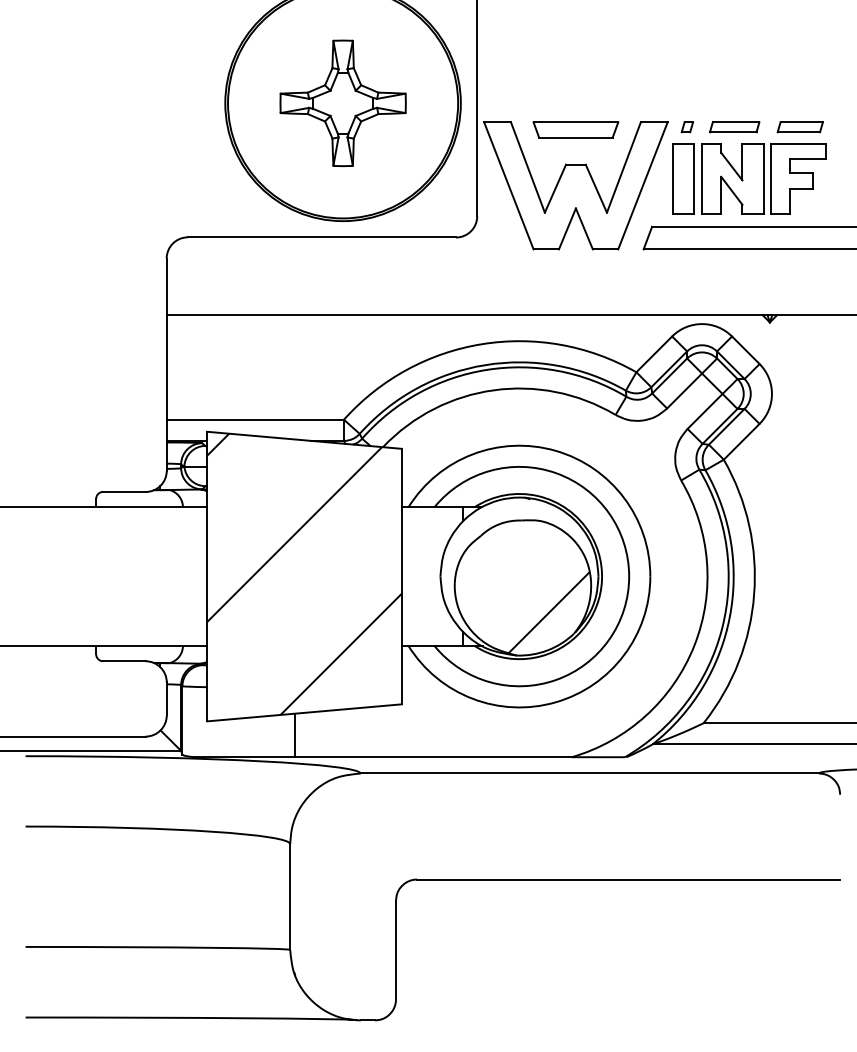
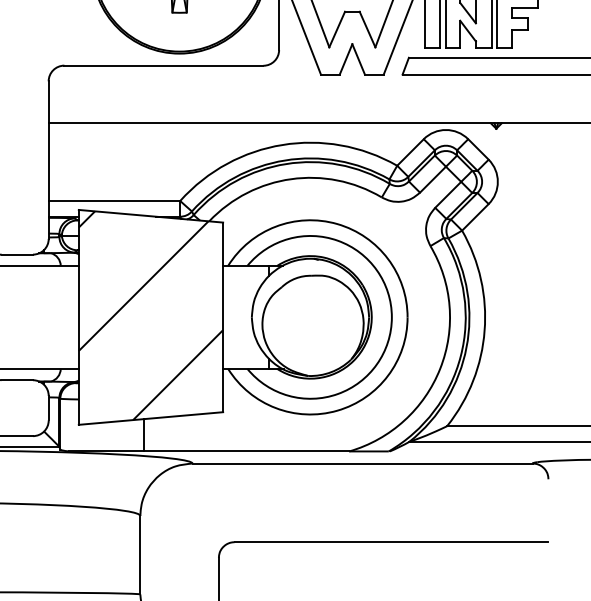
hatch: (548, 612) -> (332, 344), removed

